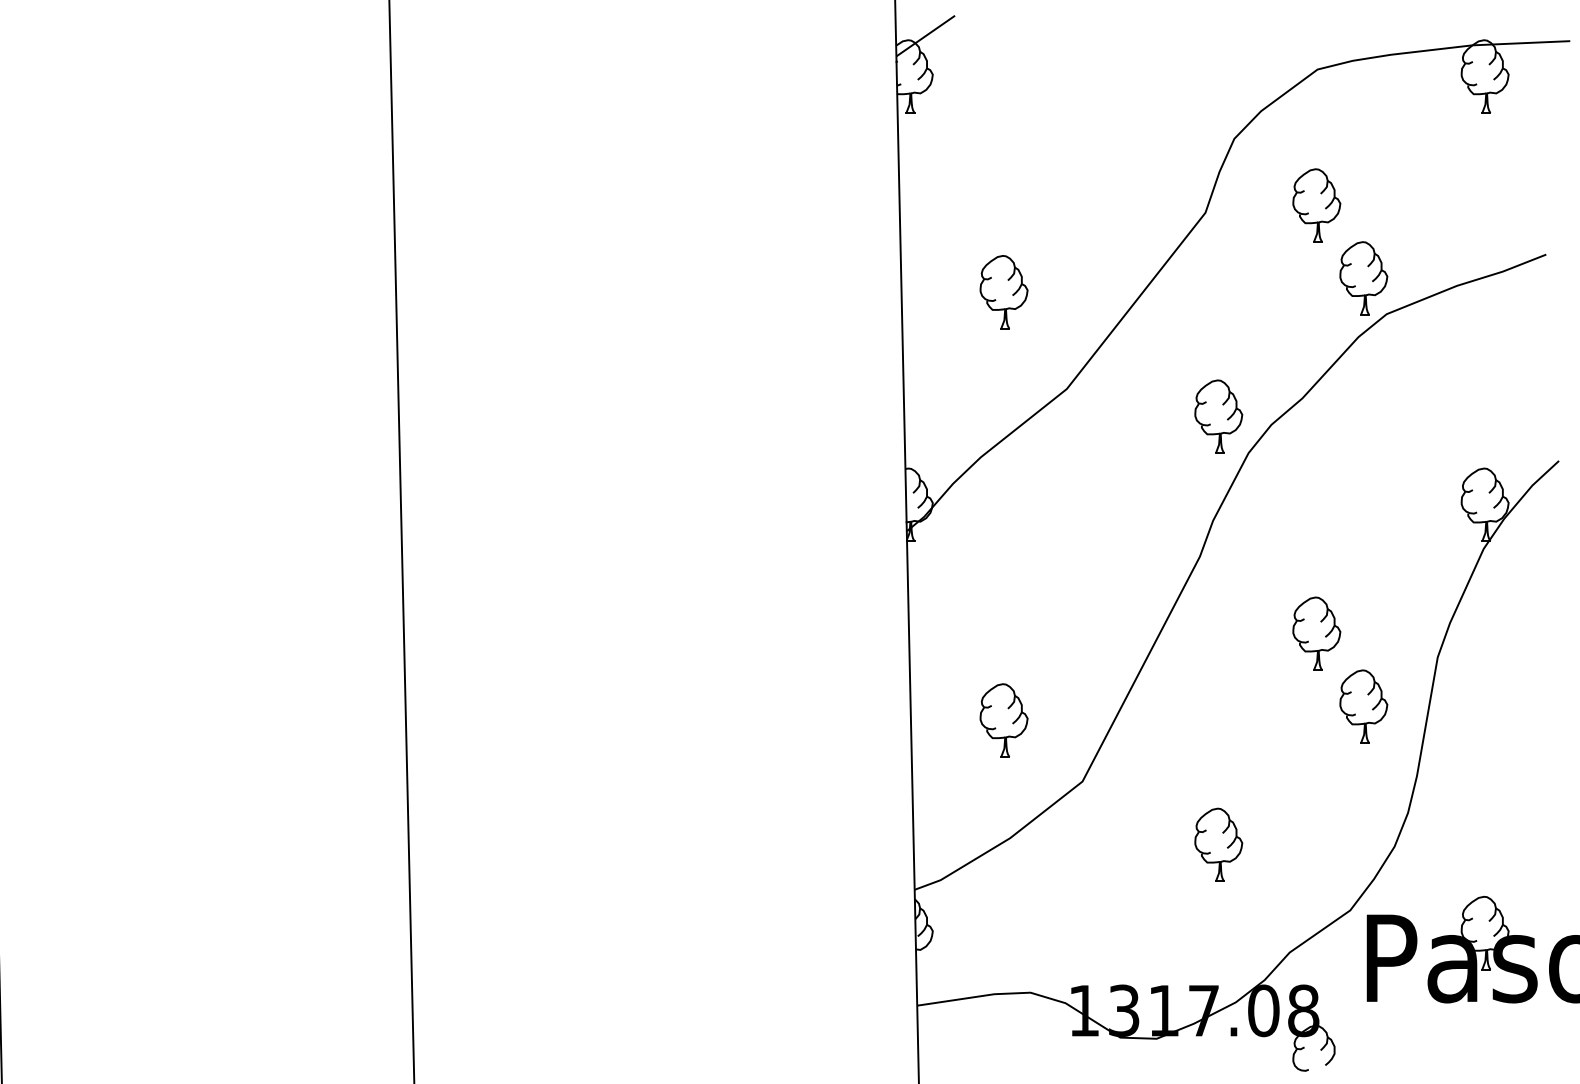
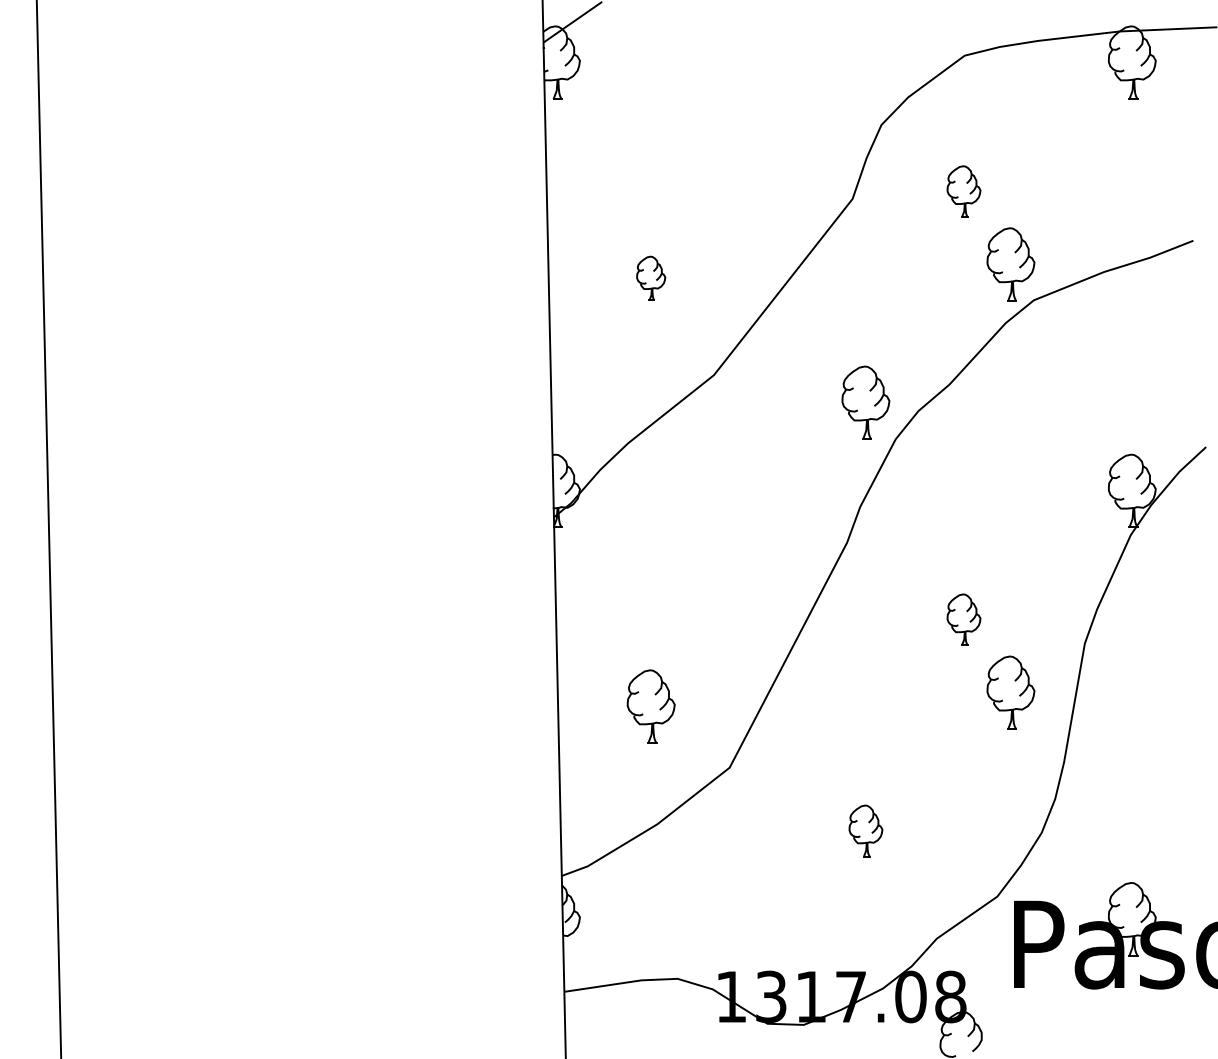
part: (1316, 205) -> (963, 191), size x0.7
part: (1003, 292) -> (650, 278), size x0.6
part: (1316, 633) -> (963, 619), size x0.7
part: (1218, 844) -> (865, 830), size x0.7

